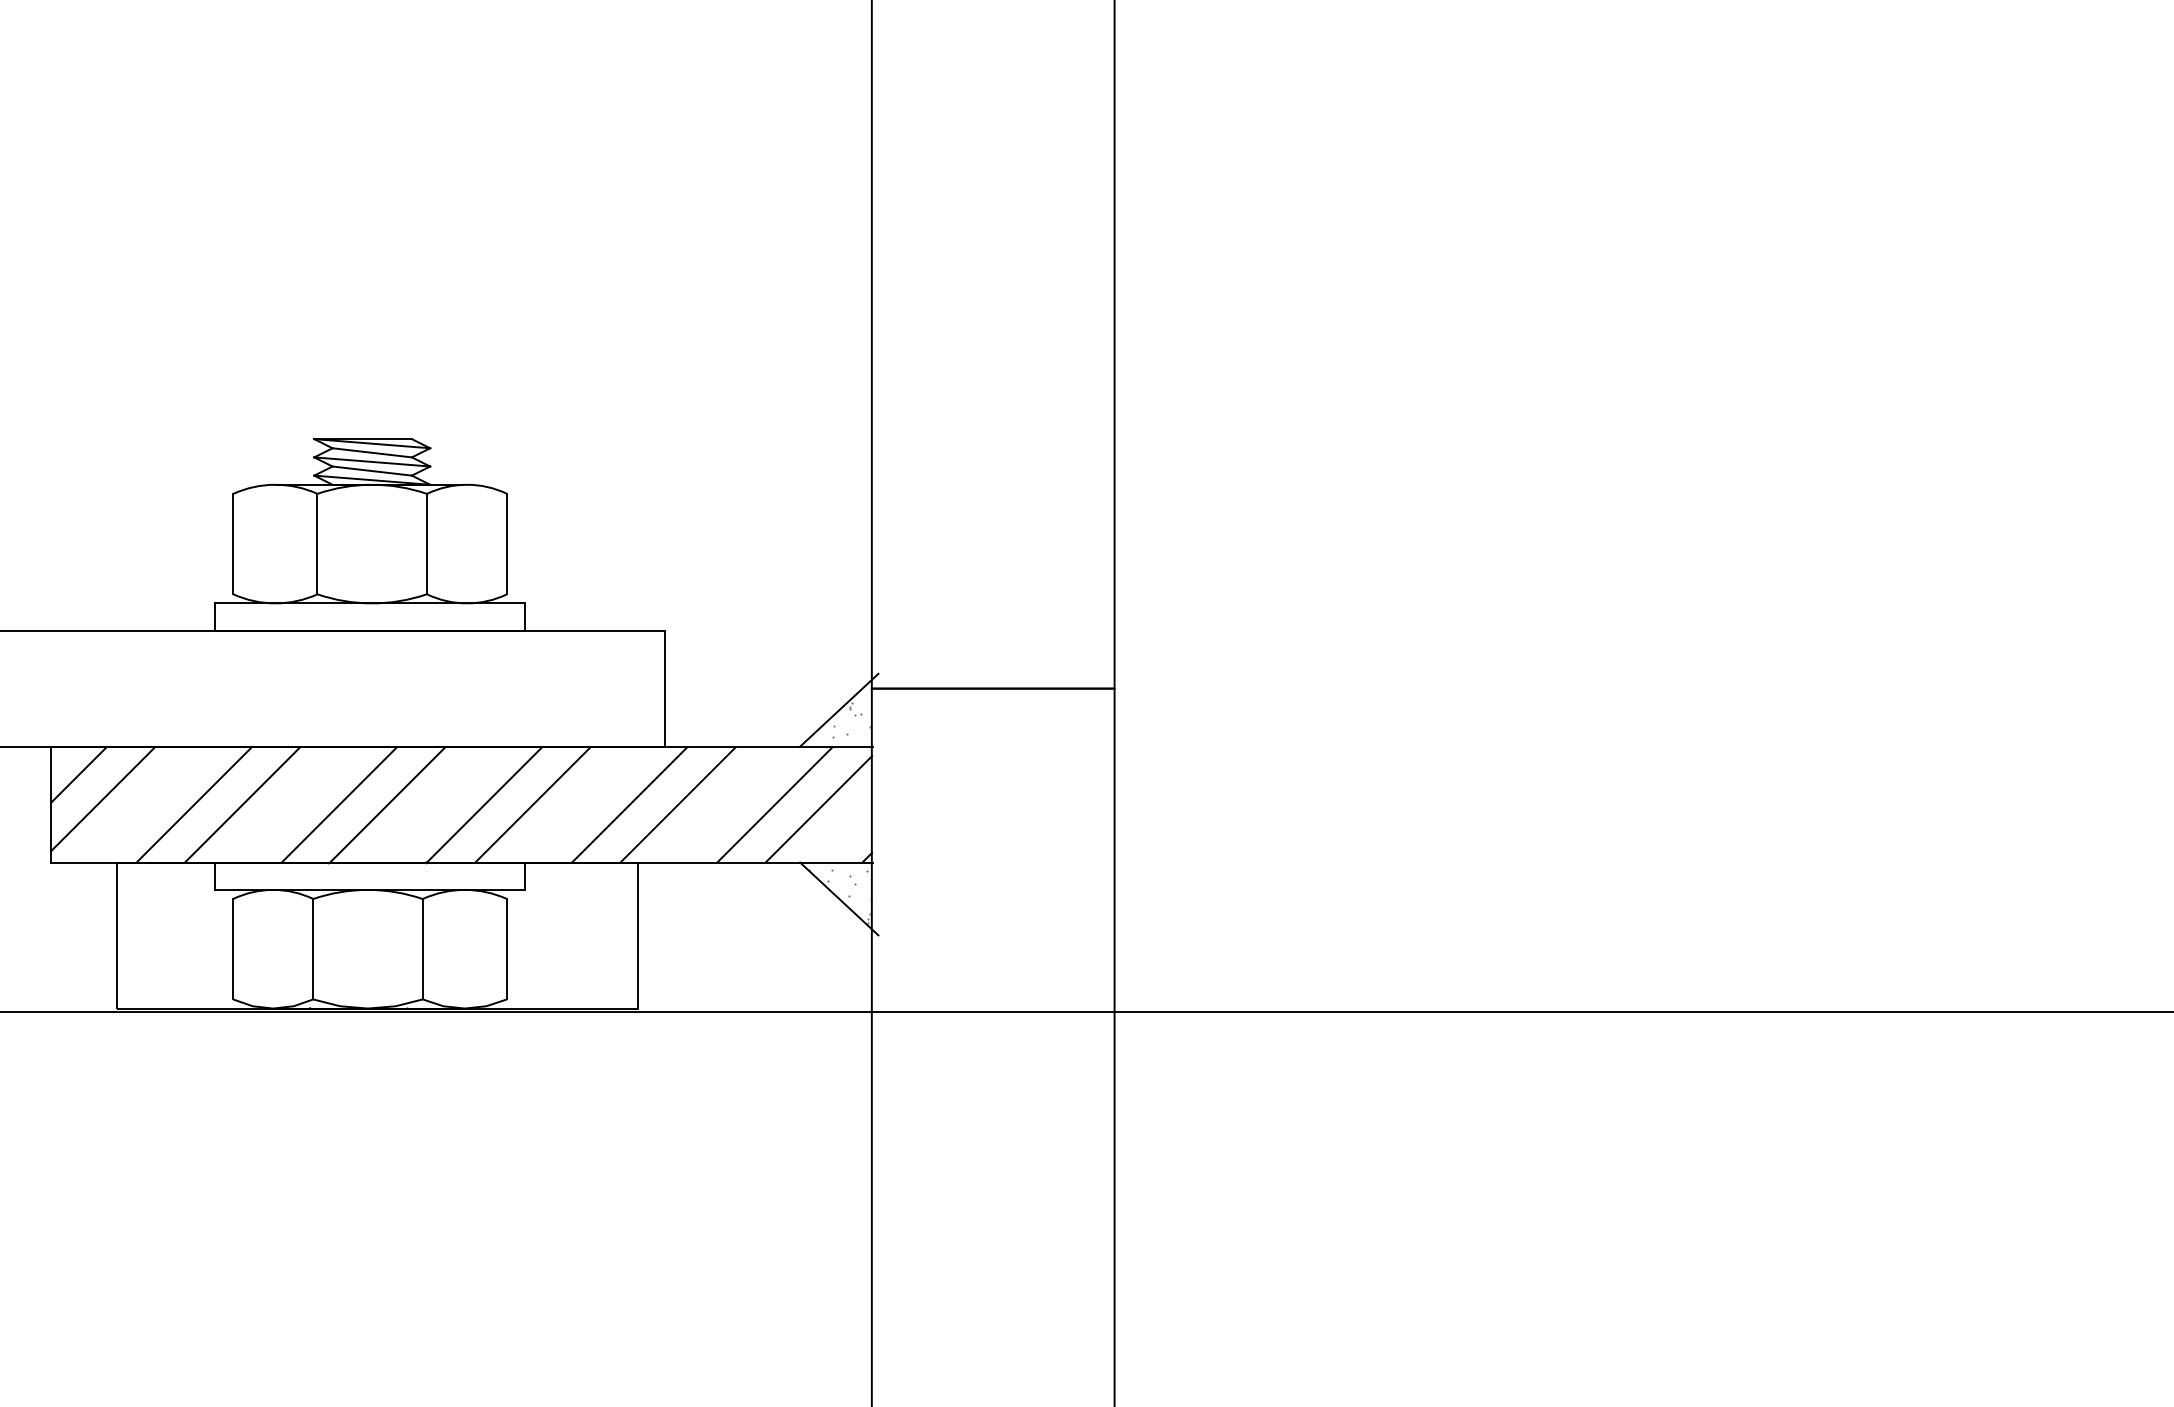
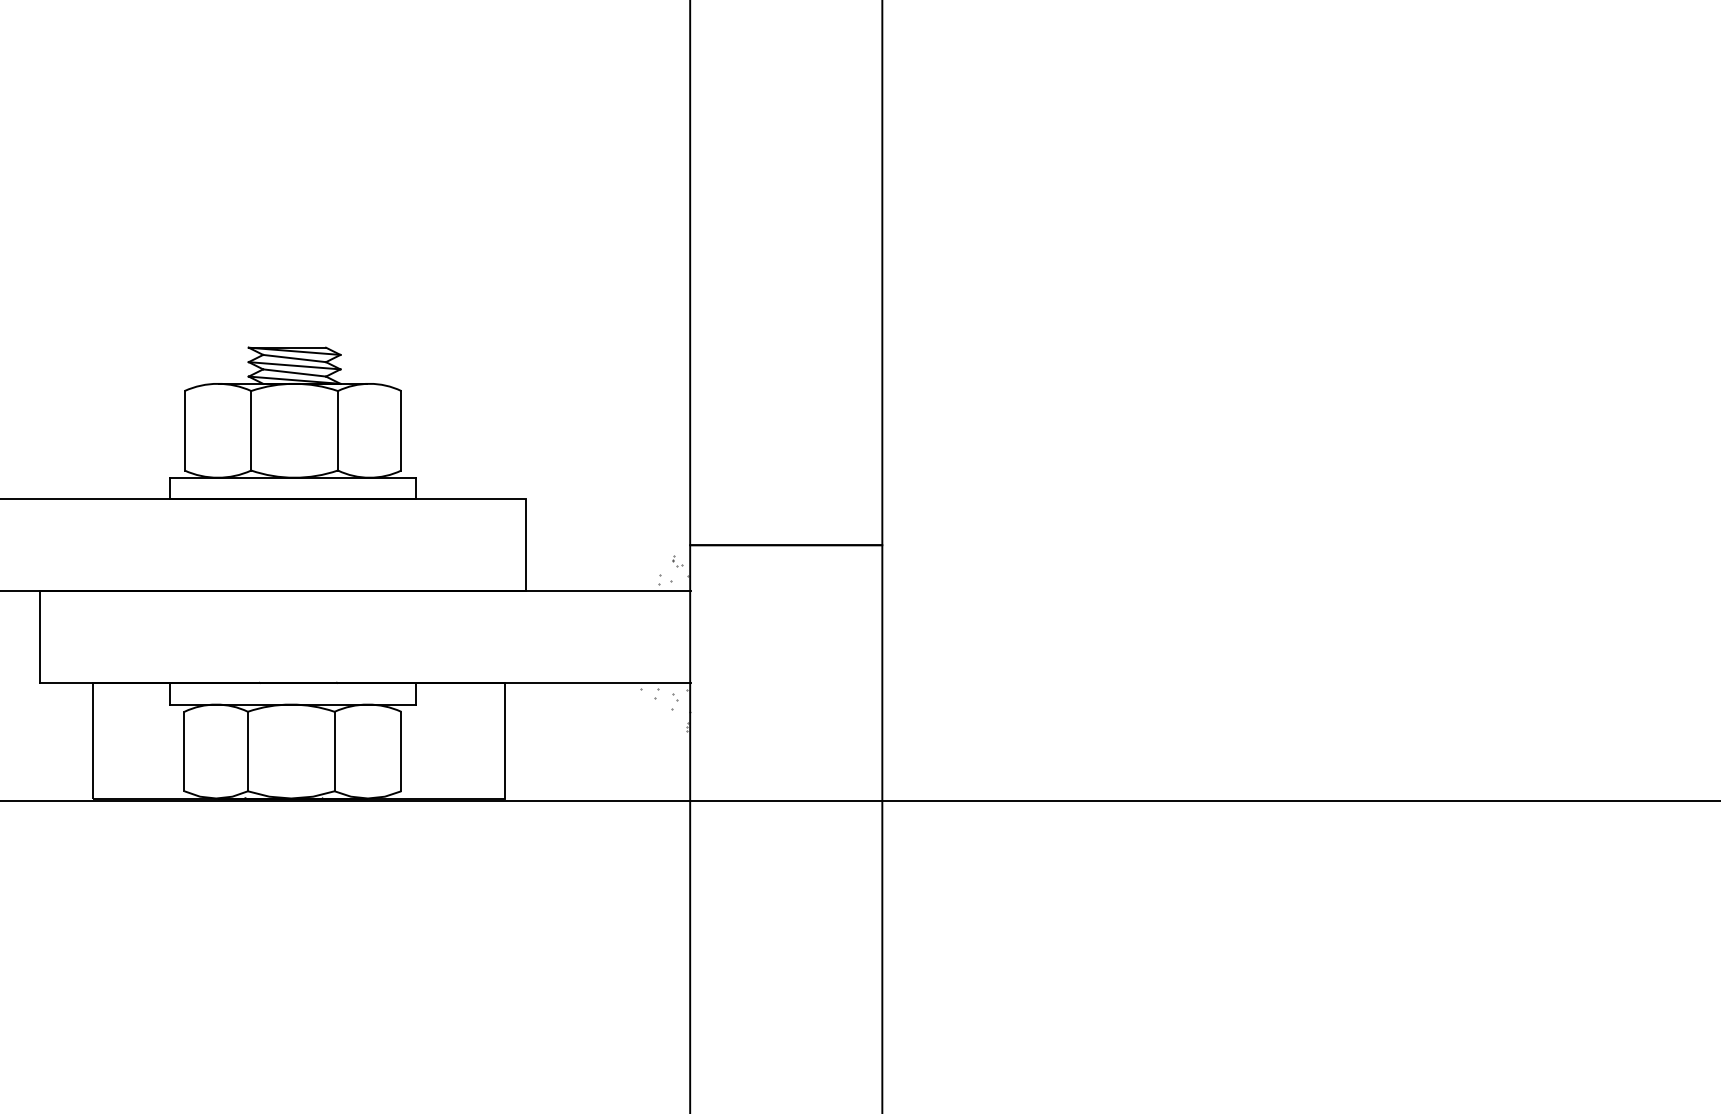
line: (839, 709) -> (664, 561), removed
hatch: (461, 804) -> (365, 636), removed
line: (839, 898) -> (664, 711), removed

